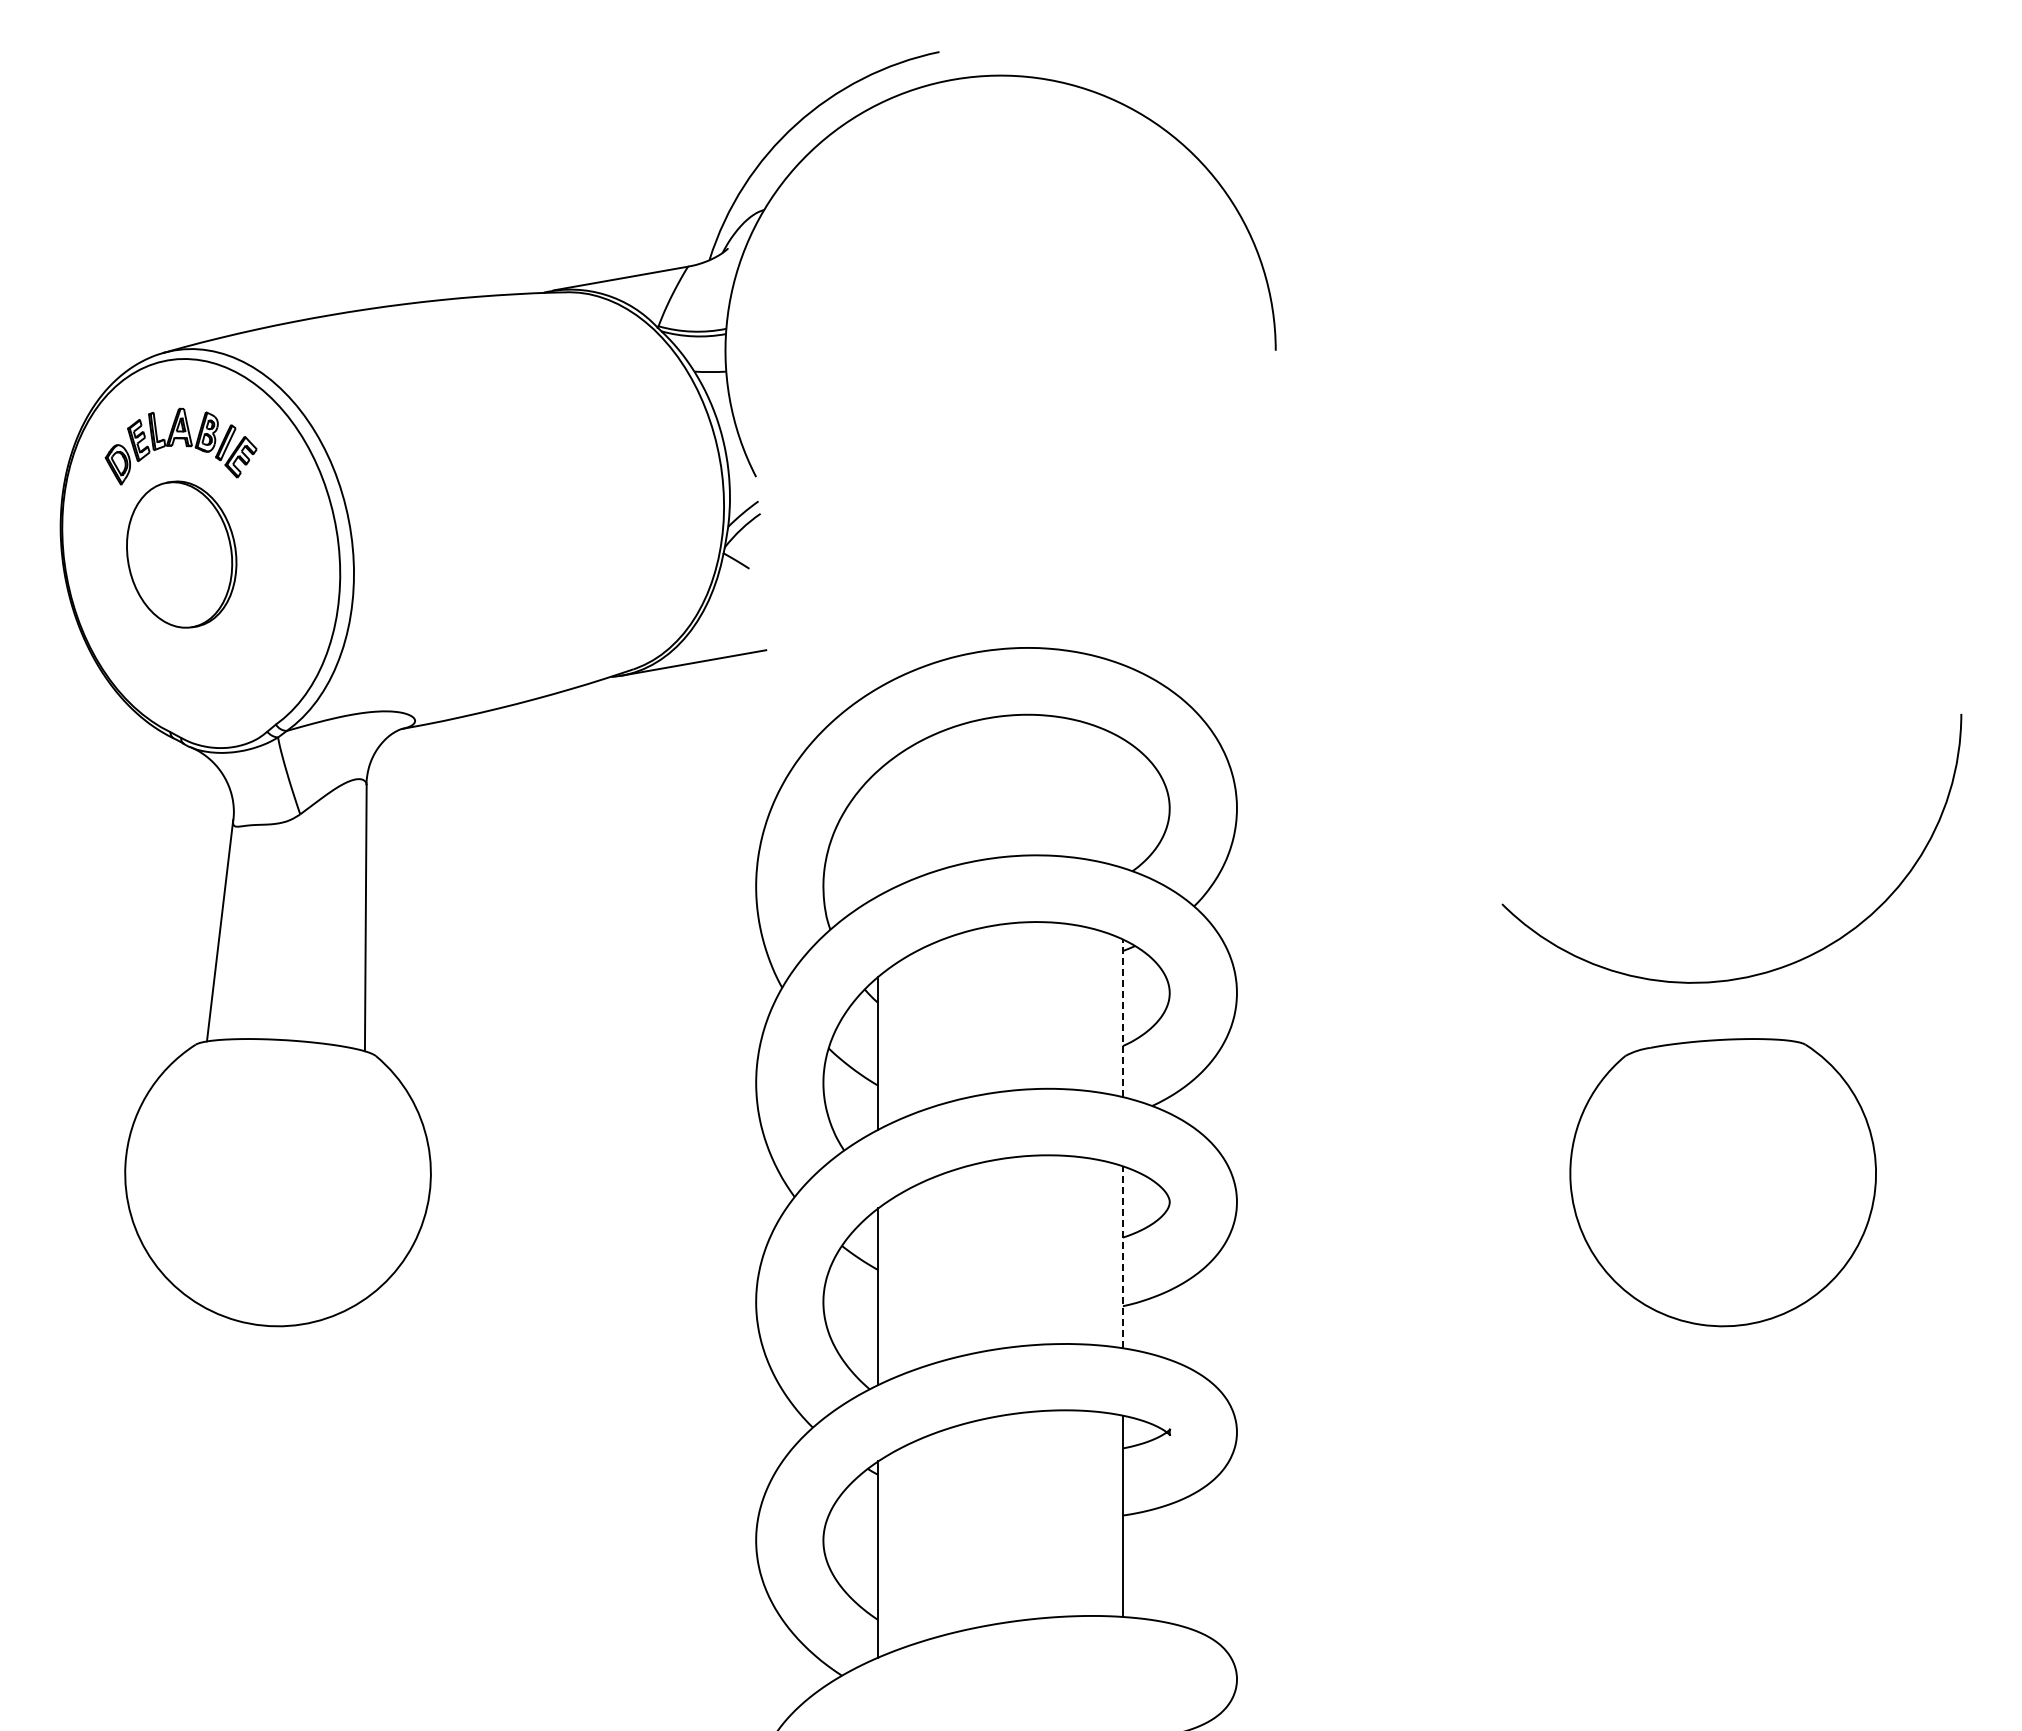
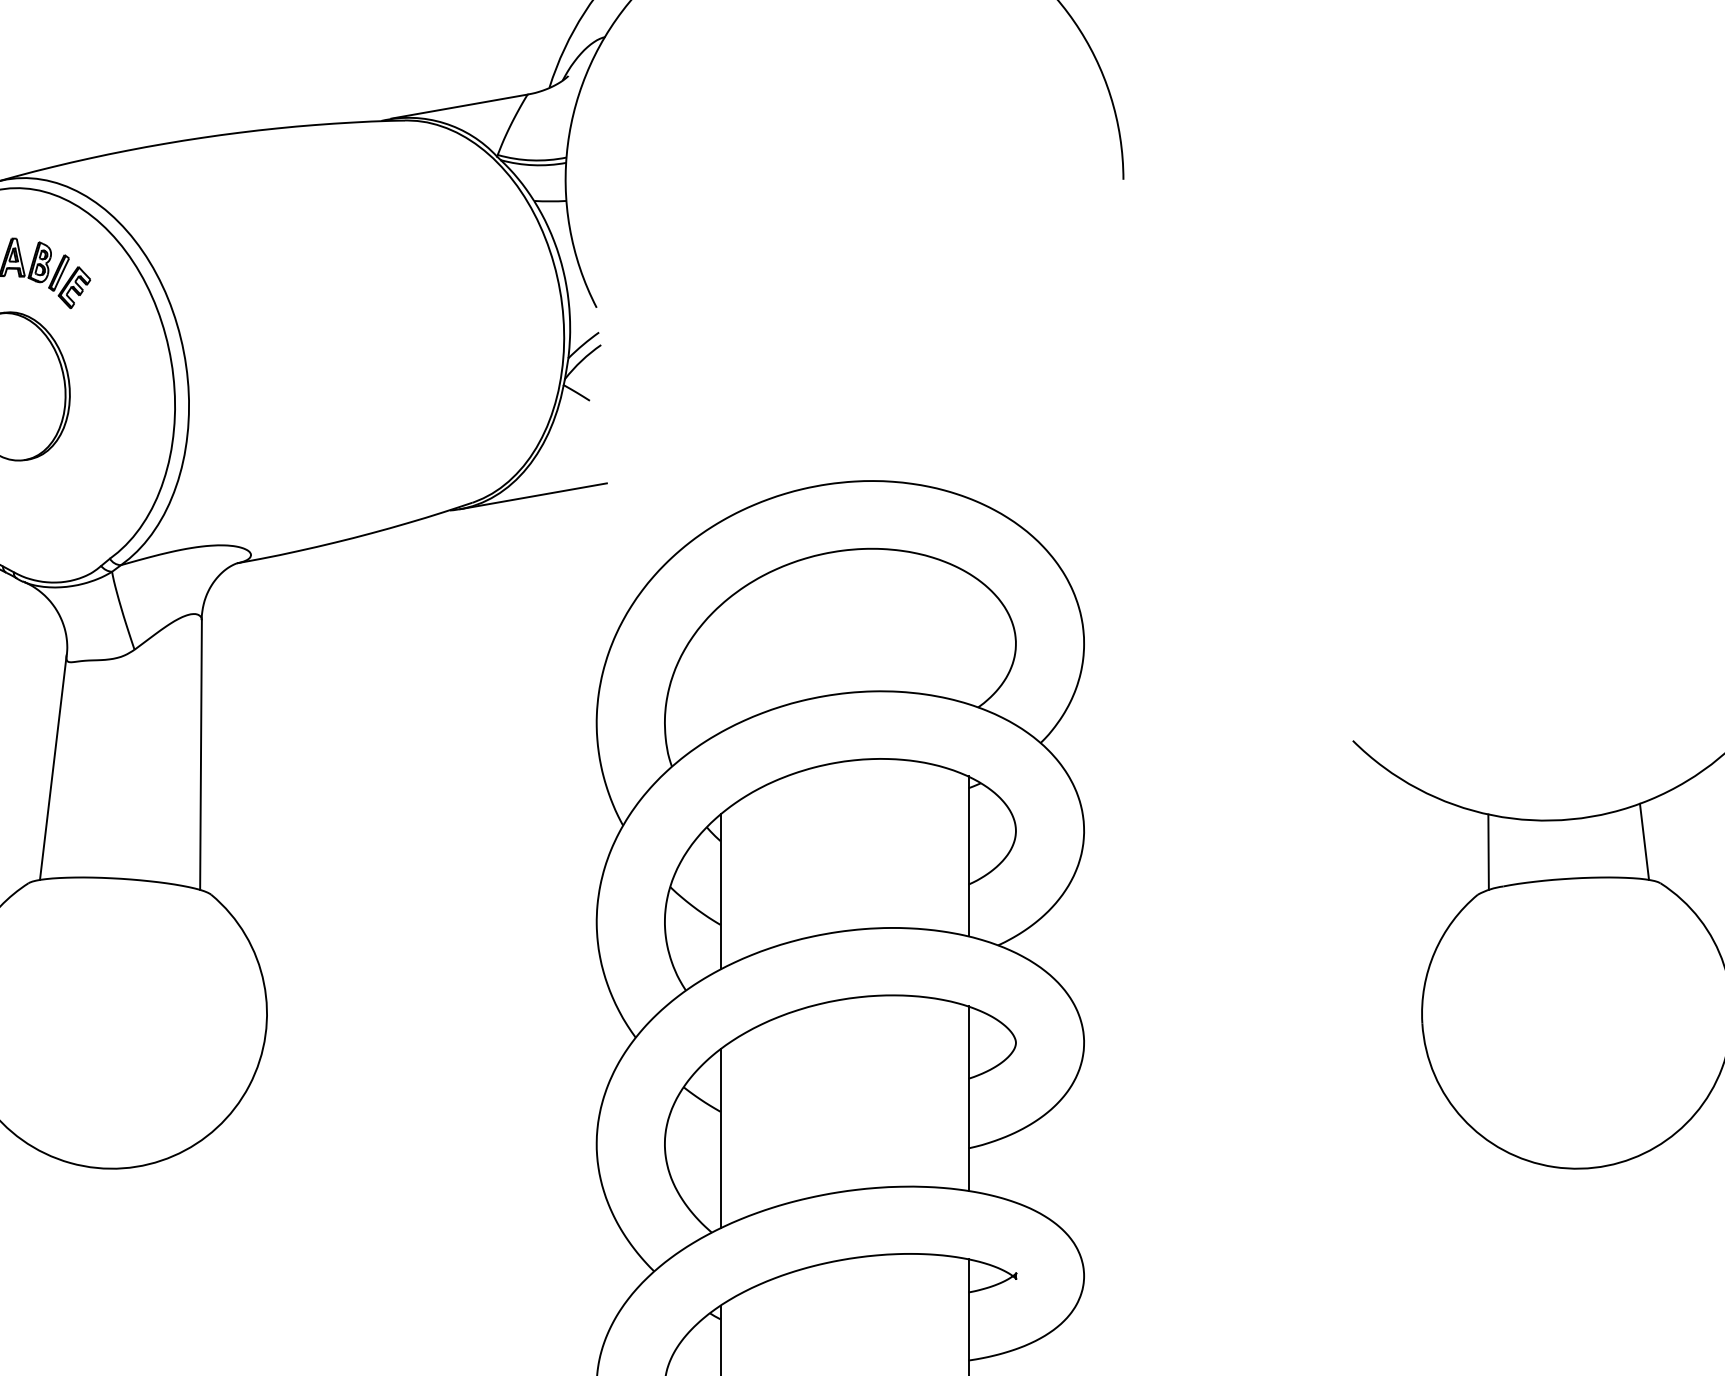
line: (1789, 1003) -> (1644, 841), added
line: (1635, 1013) -> (1488, 851), added
line: (1122, 1018) -> (968, 856), dashed -> solid
line: (1122, 1257) -> (968, 1098), dashed -> solid

